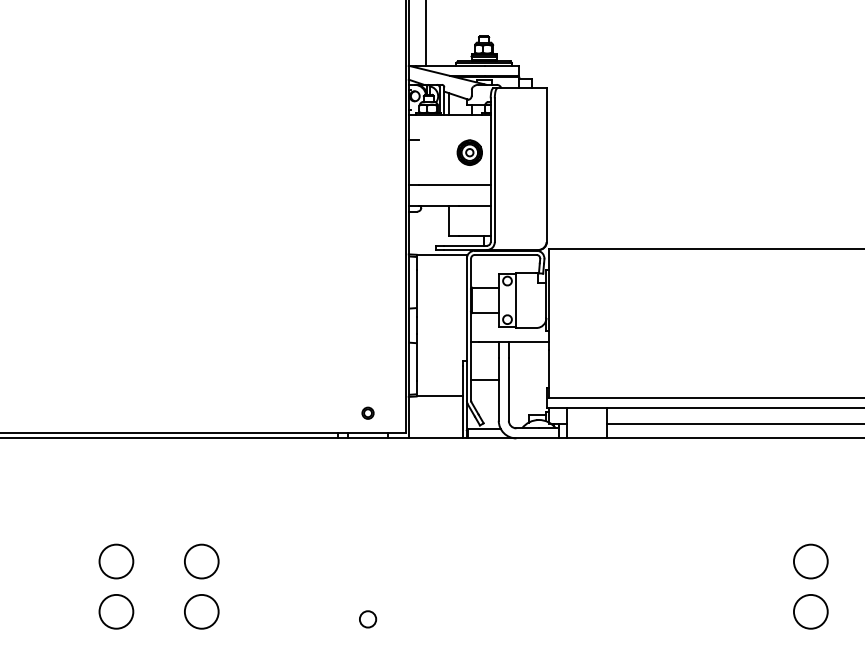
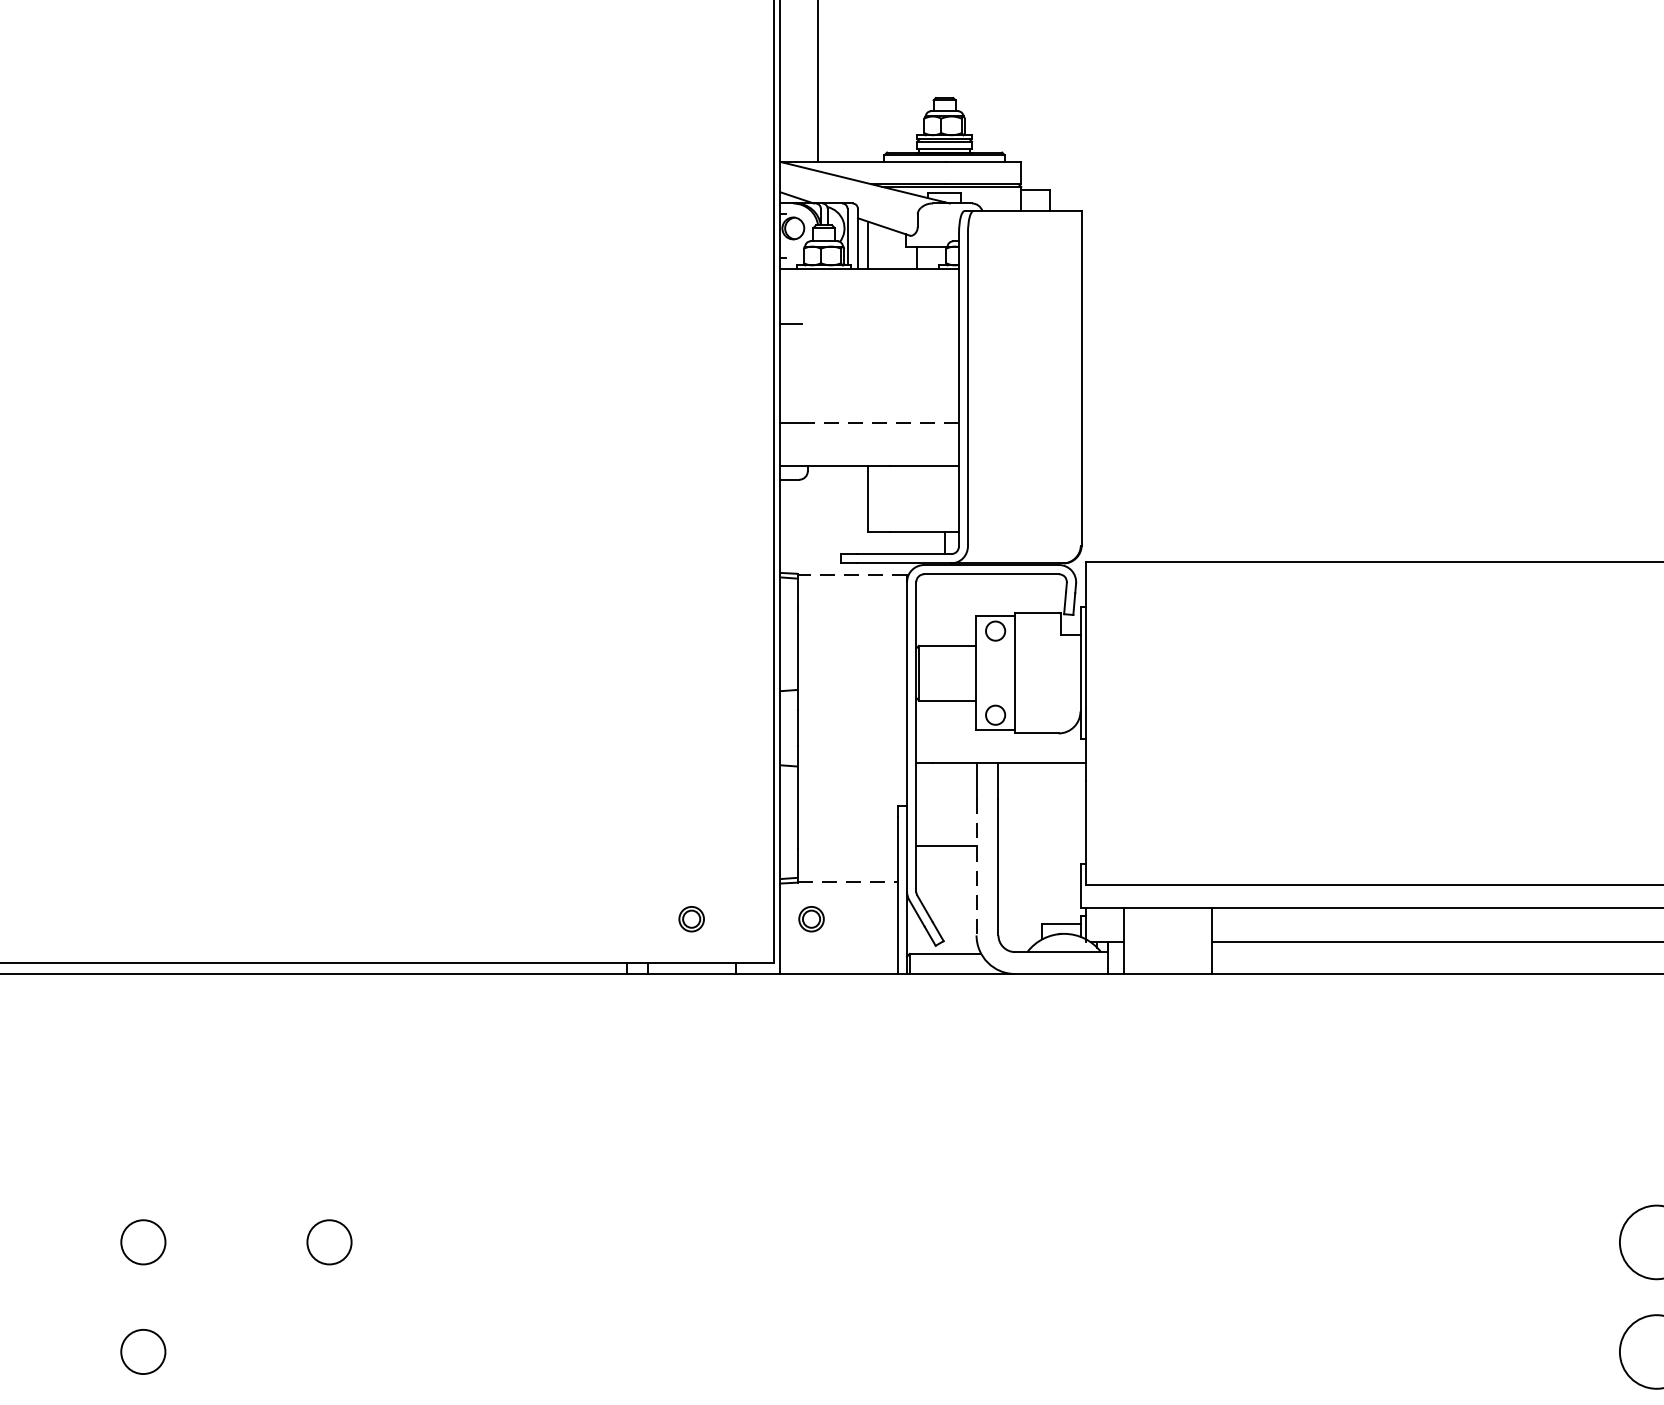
part: (469, 152) -> (912, 350), removed
line: (454, 185) -> (880, 422), solid -> dashed
line: (441, 255) -> (851, 575), solid -> dashed
line: (498, 389) -> (975, 867), solid -> dashed
line: (440, 396) -> (849, 882), solid -> dashed
part: (422, 412) -> (810, 917), added
circle: (116, 561) -> (143, 1242), size x0.6
circle: (201, 561) -> (328, 1242), size x0.6
circle: (116, 611) -> (143, 1351), size x0.6
circle: (201, 611) -> (328, 1351), removed
circle: (368, 619) -> (692, 1368), removed

